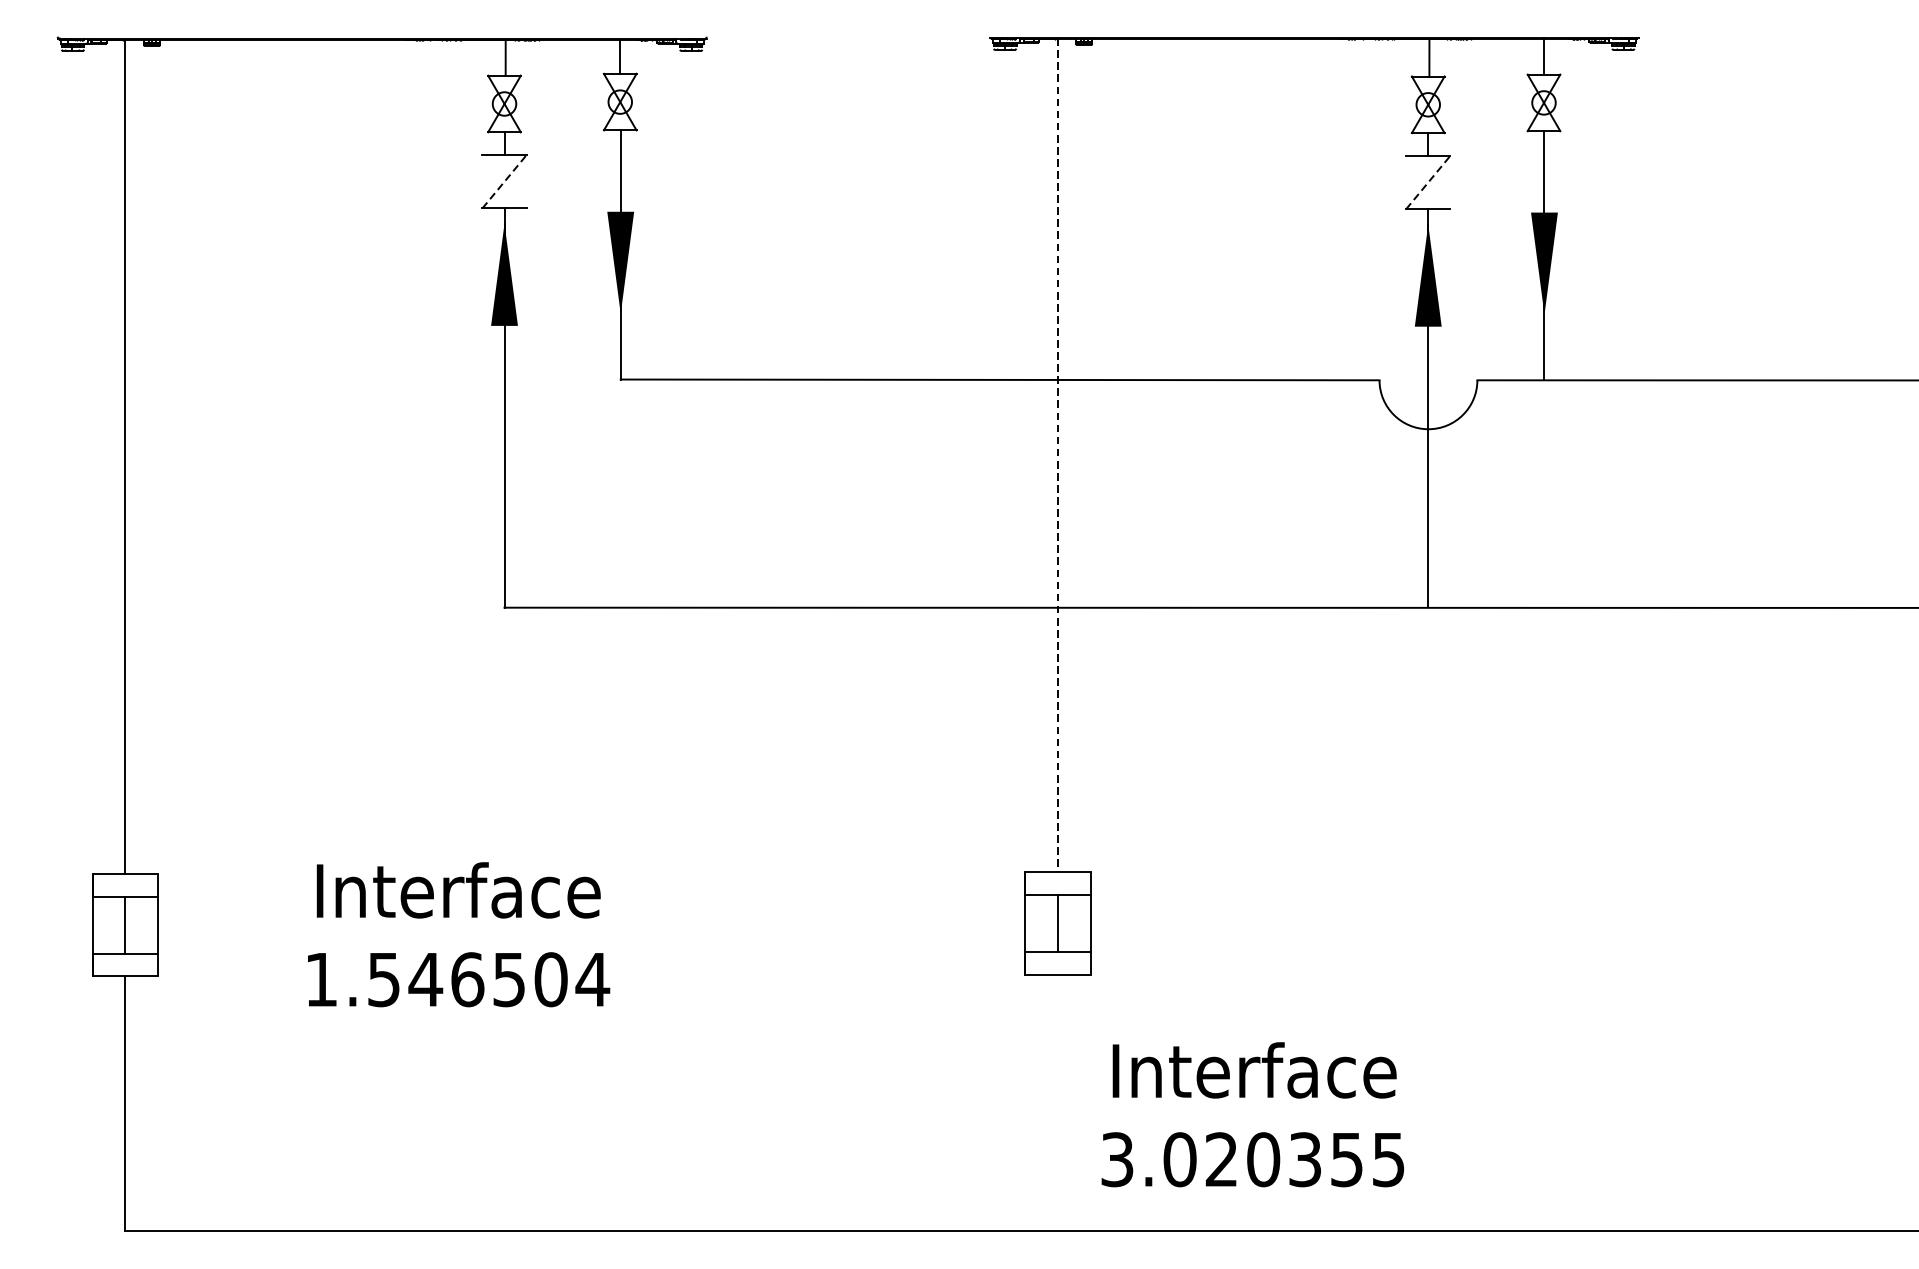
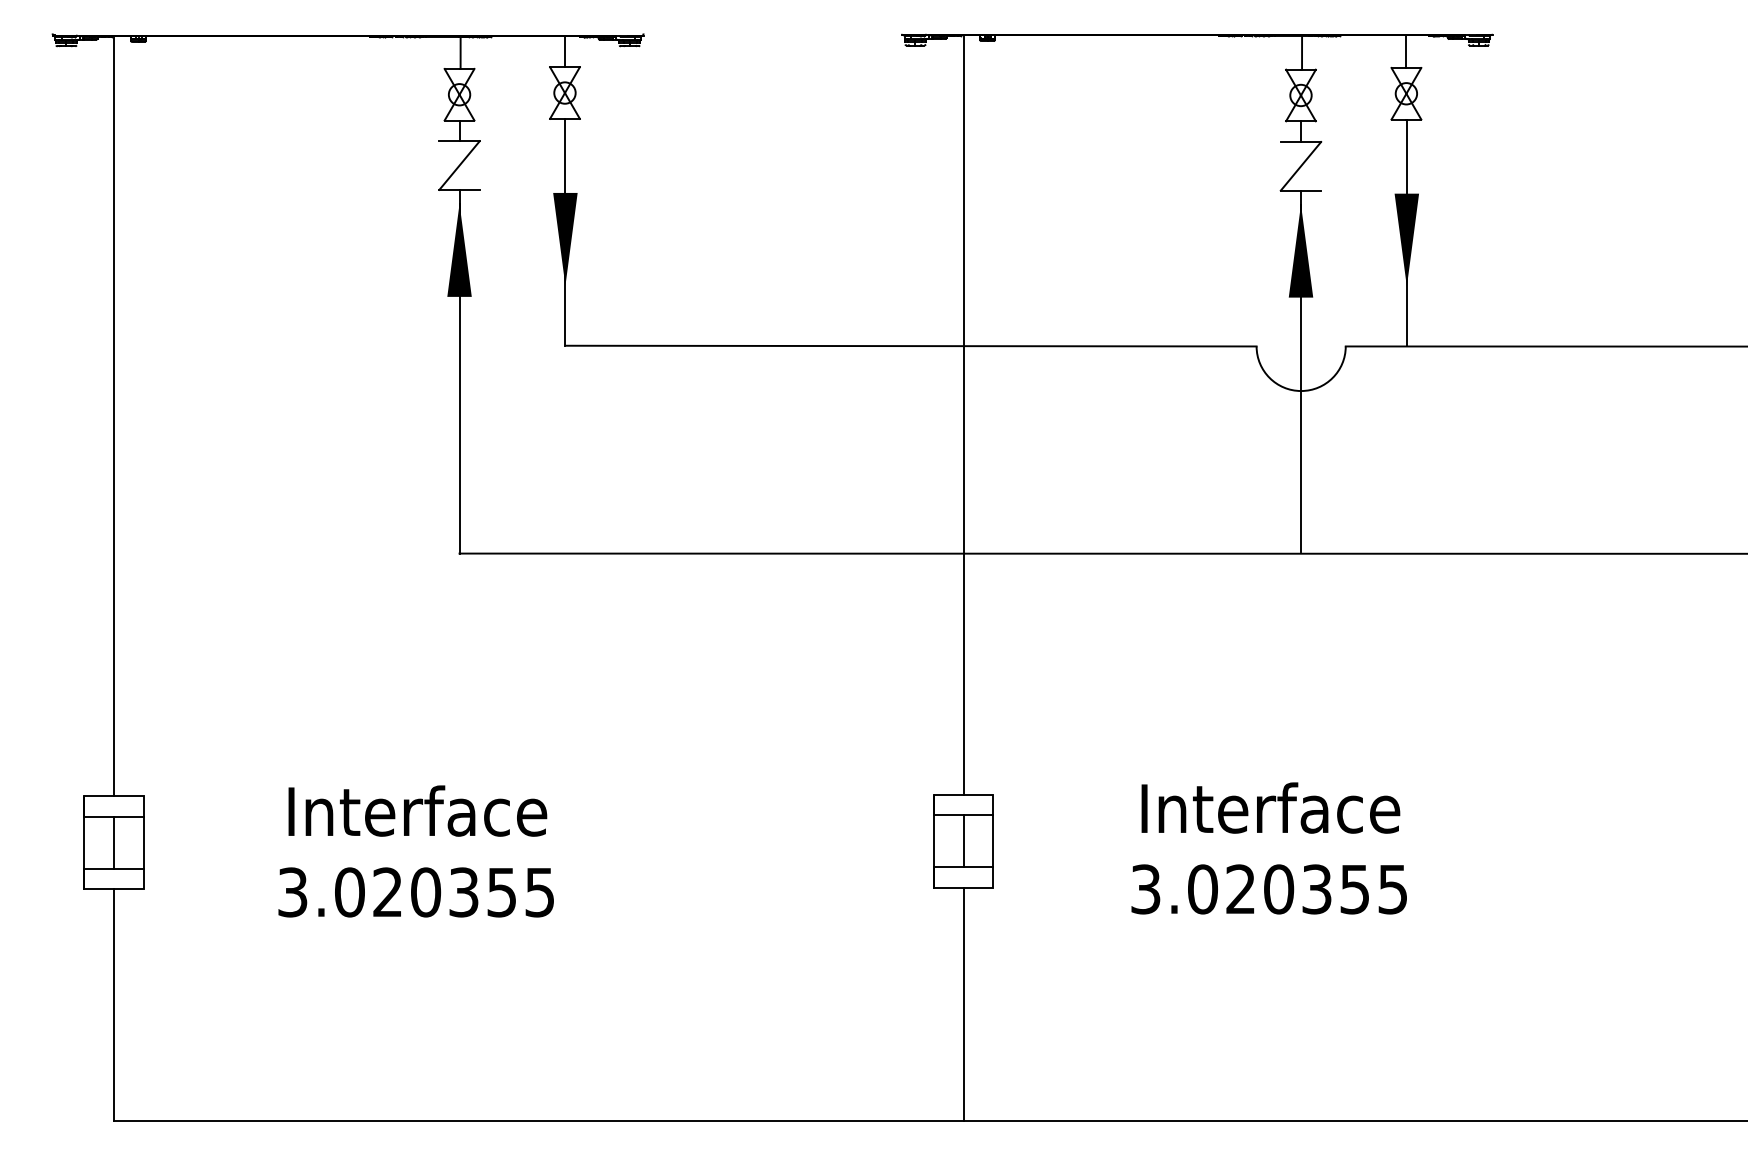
line: (504, 181) -> (459, 165), dashed -> solid
line: (1427, 182) -> (1300, 166), dashed -> solid
line: (1057, 455) -> (963, 414), dashed -> solid
text: (457, 979) -> (416, 892), 1.546504 -> 3.020355
line: (1057, 1102) -> (963, 1004), added
text: (1252, 1114) -> (1268, 848), moved

